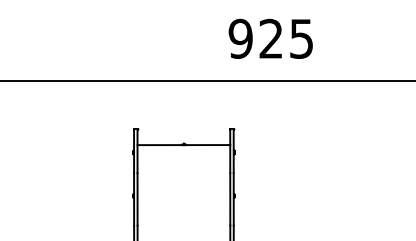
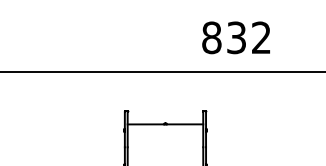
text: (270, 38) -> (236, 37), 925 -> 832

